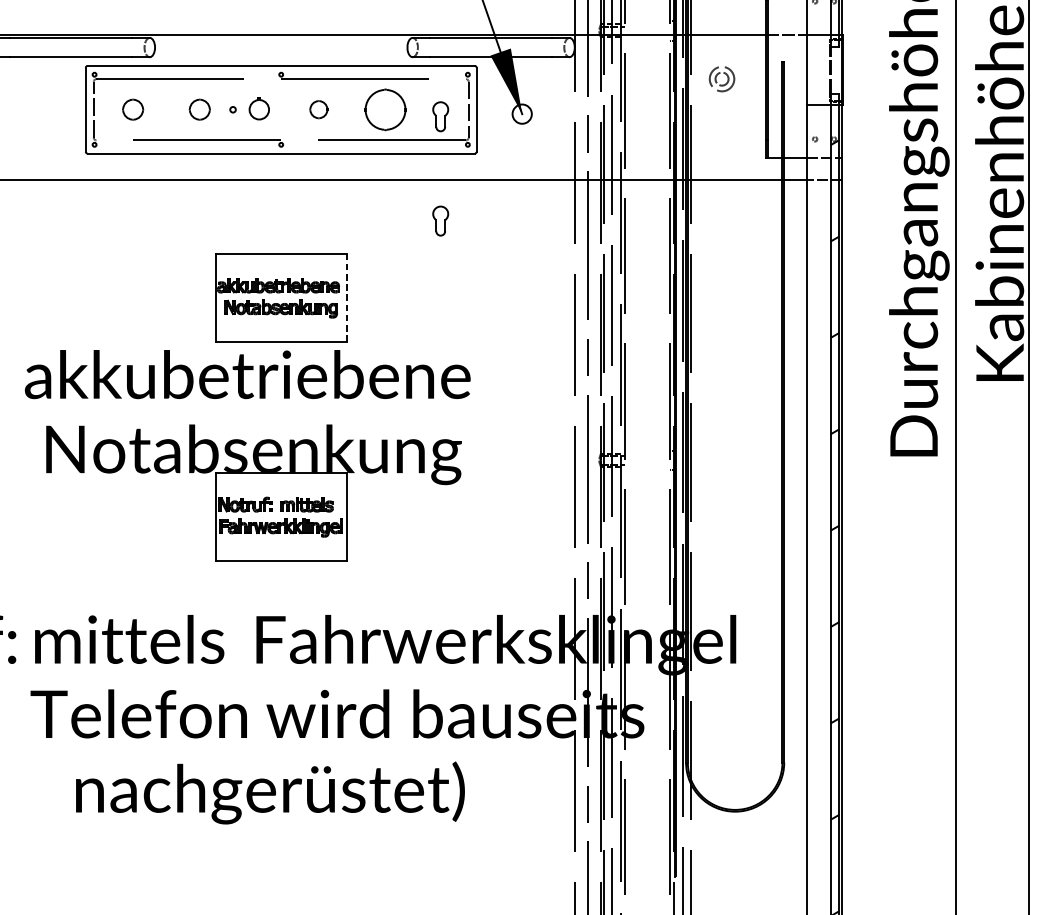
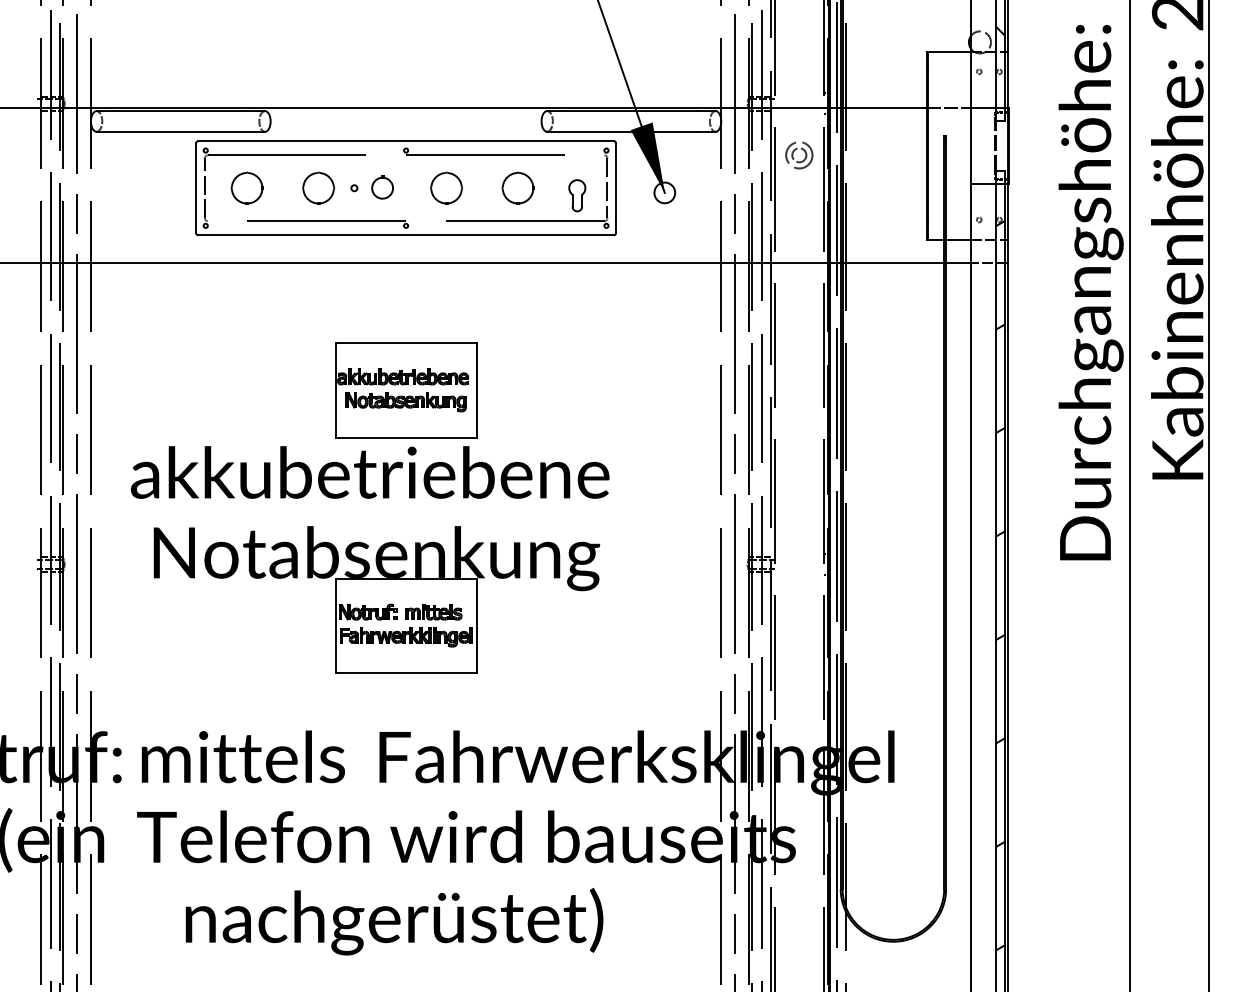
part: (722, 79) -> (799, 155), moved
part: (132, 109) -> (246, 187), size x1.43
part: (199, 109) -> (318, 187), size x1.43
part: (318, 109) -> (446, 187), size x1.67
part: (384, 109) -> (517, 187), size x0.71
part: (440, 220) -> (577, 307), removed
line: (346, 298) -> (476, 390), dashed -> solid

